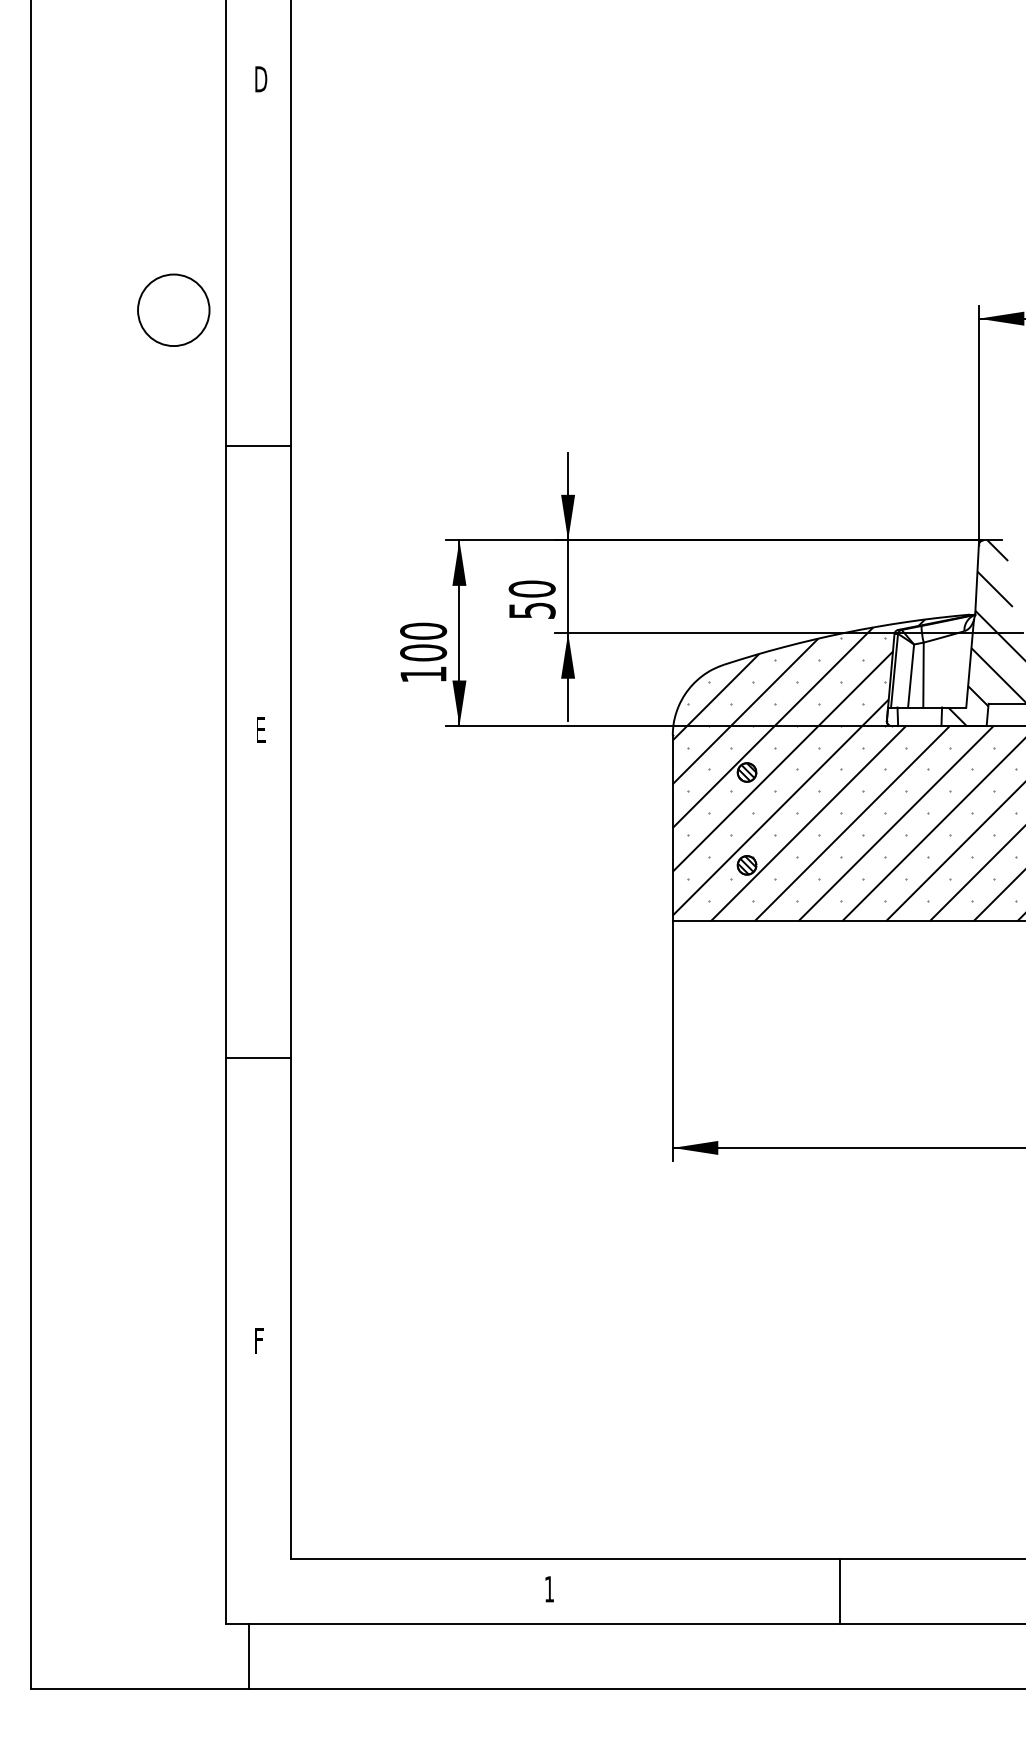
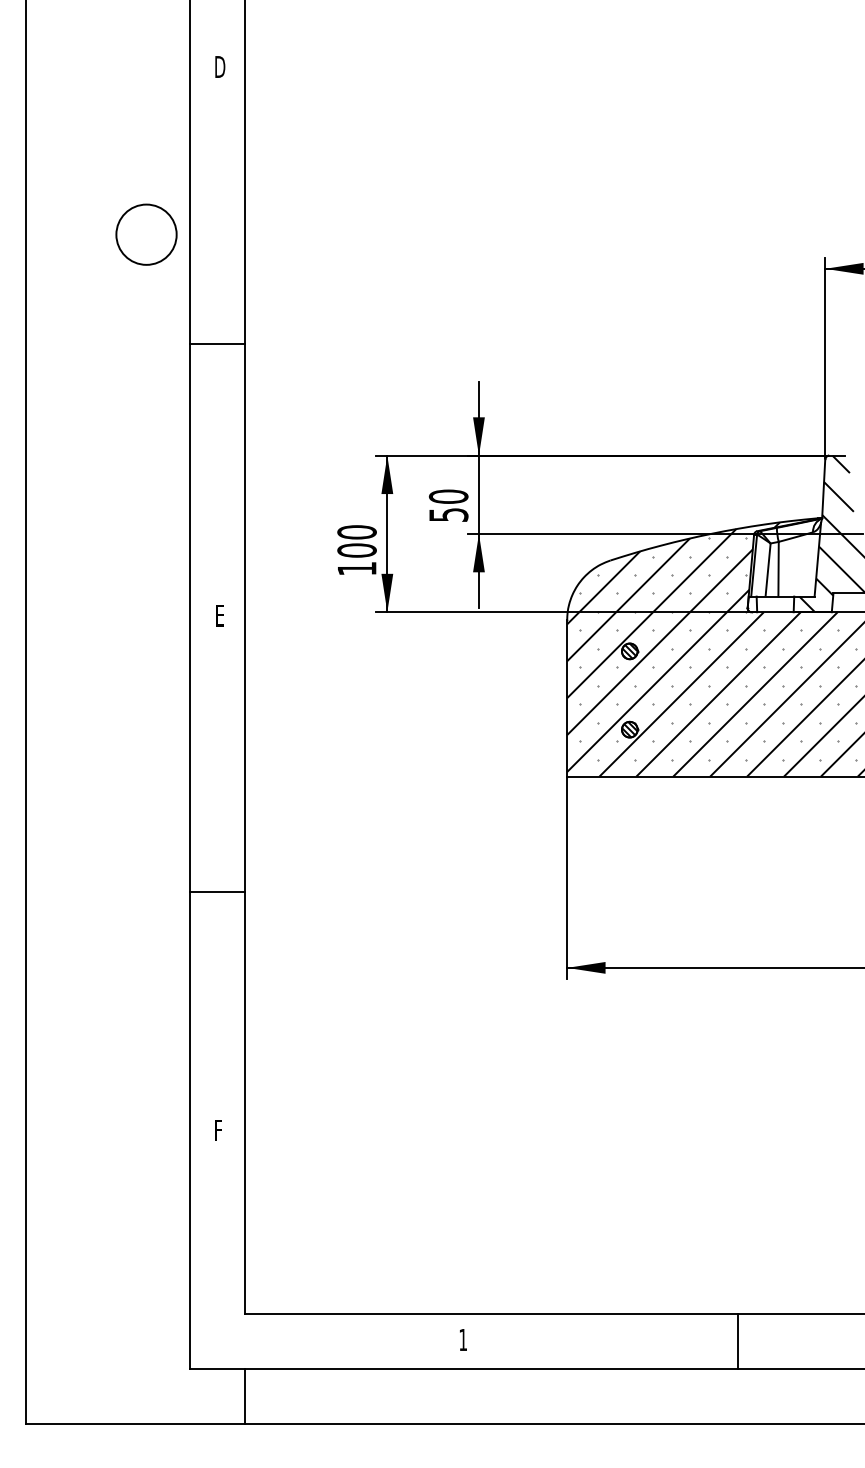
circle: (173, 310) -> (146, 234), moved
line: (257, 446) -> (217, 344), moved
line: (840, 1591) -> (738, 1341), moved
line: (249, 1656) -> (245, 1396), moved

